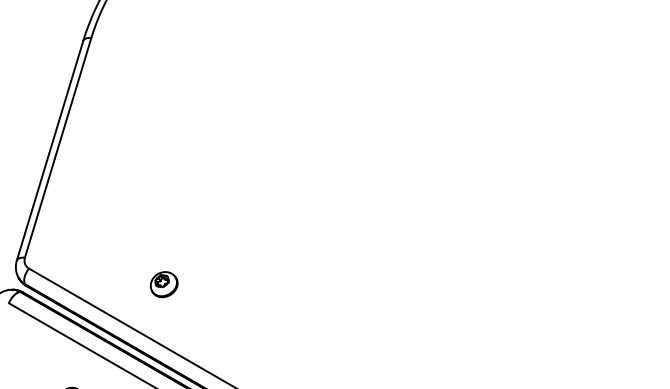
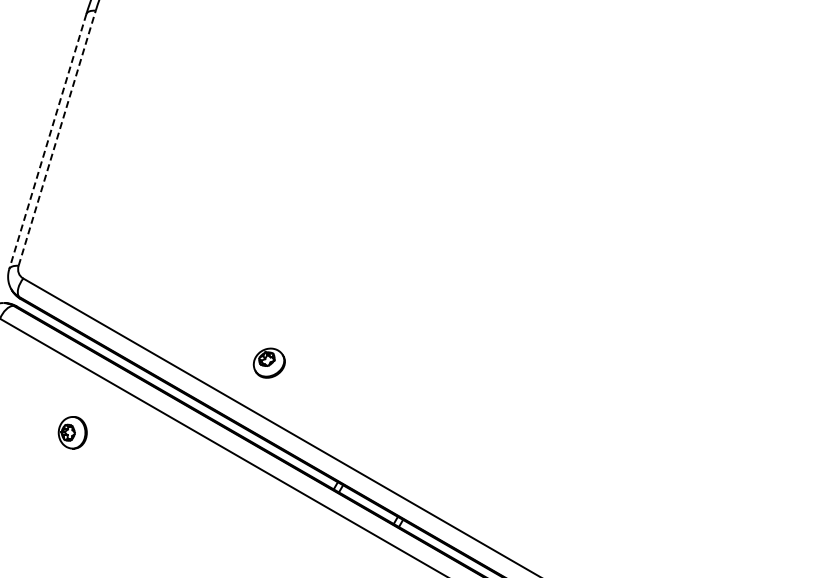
line: (58, 147) -> (57, 137), solid -> dashed
line: (49, 151) -> (47, 142), solid -> dashed
part: (163, 284) -> (268, 362), moved

